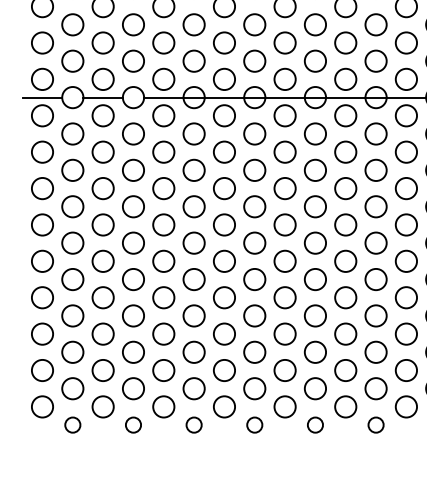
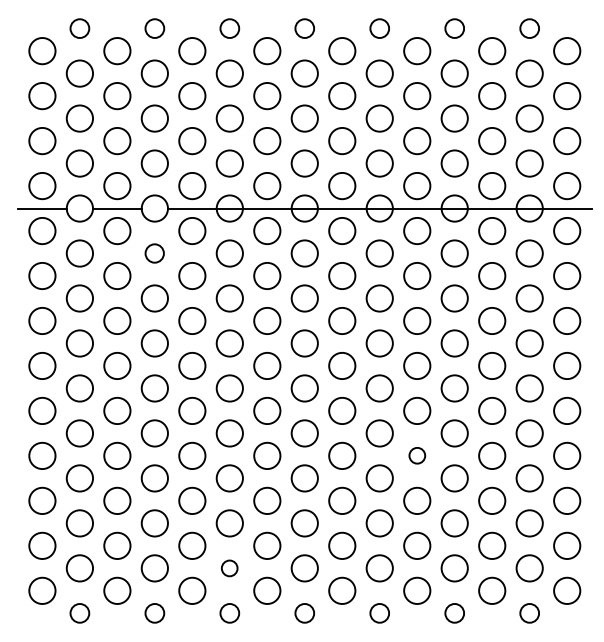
circle: (133, 133) -> (154, 253), size x0.7
circle: (345, 297) -> (417, 455), size x0.6
circle: (193, 388) -> (229, 568), size x0.6

